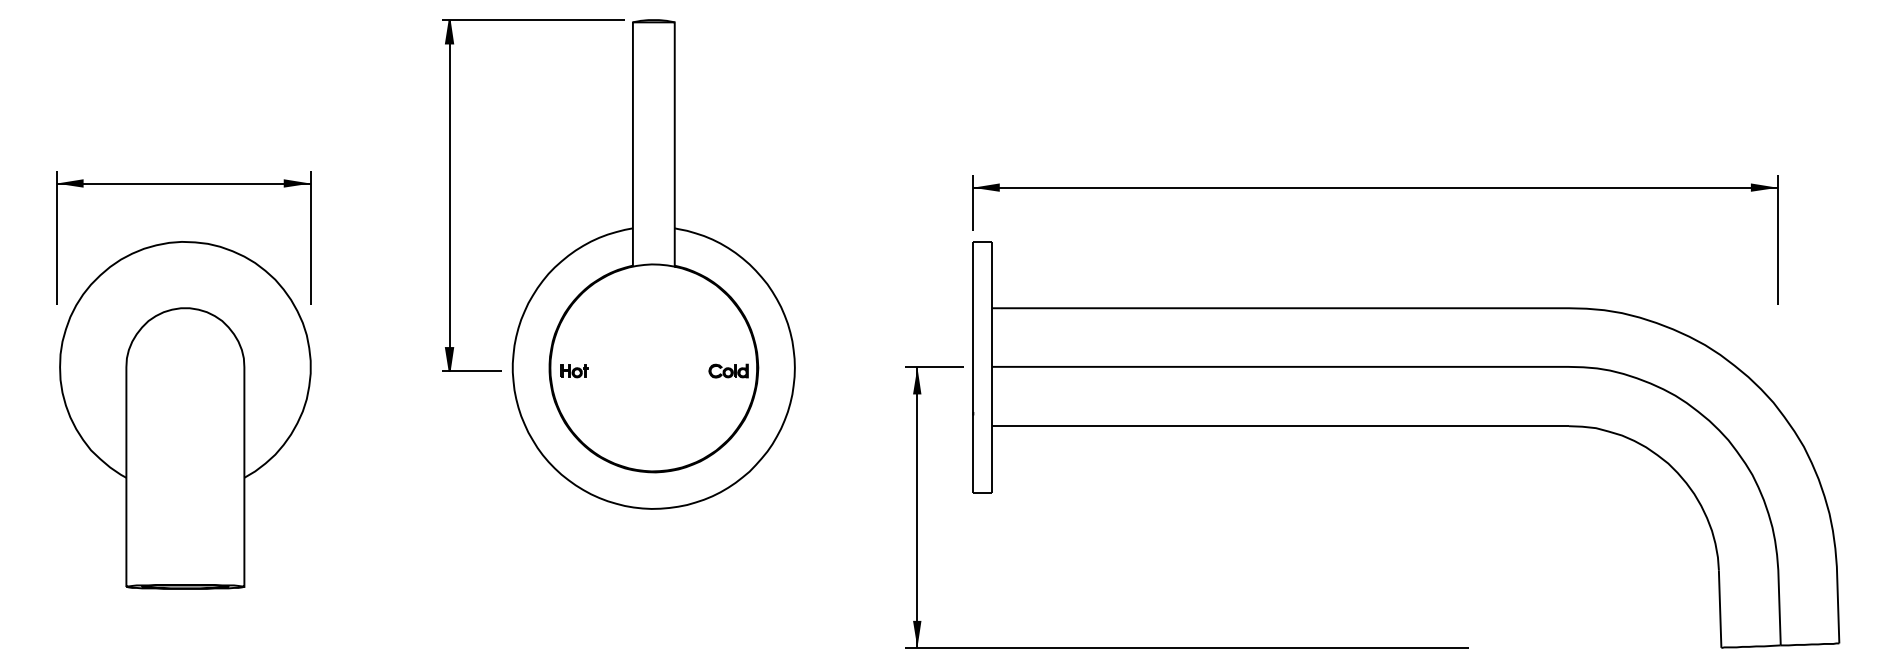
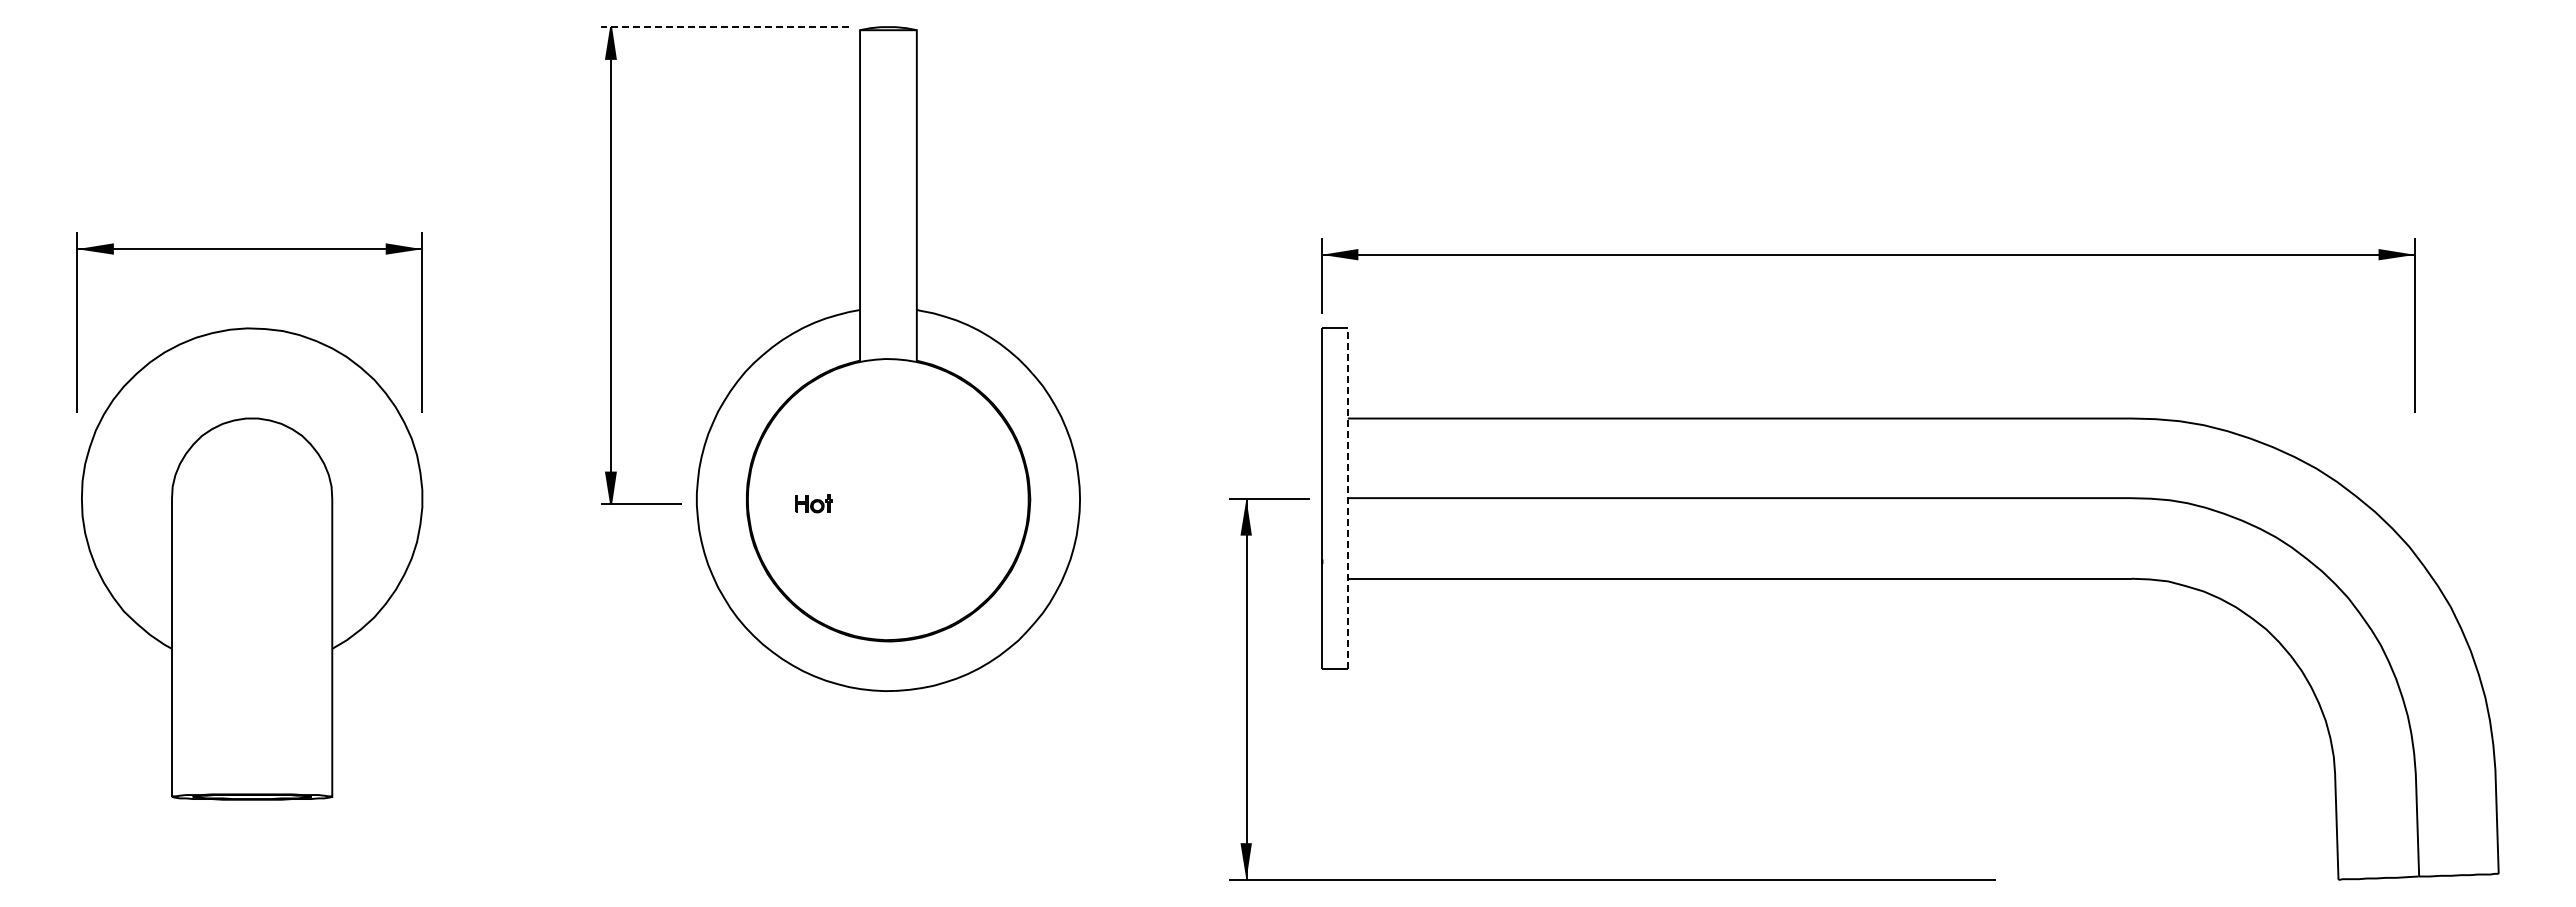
line: (533, 20) -> (725, 27), solid -> dashed
line: (991, 367) -> (1347, 498), solid -> dashed
part: (574, 370) -> (813, 503), moved
part: (728, 370) -> (990, 503), removed

